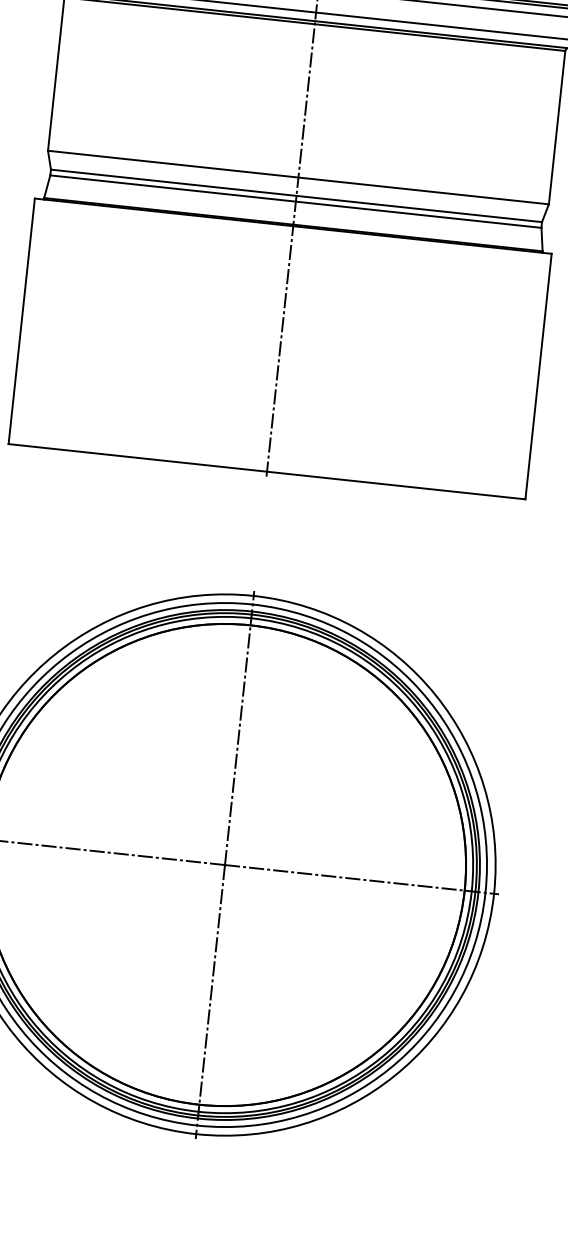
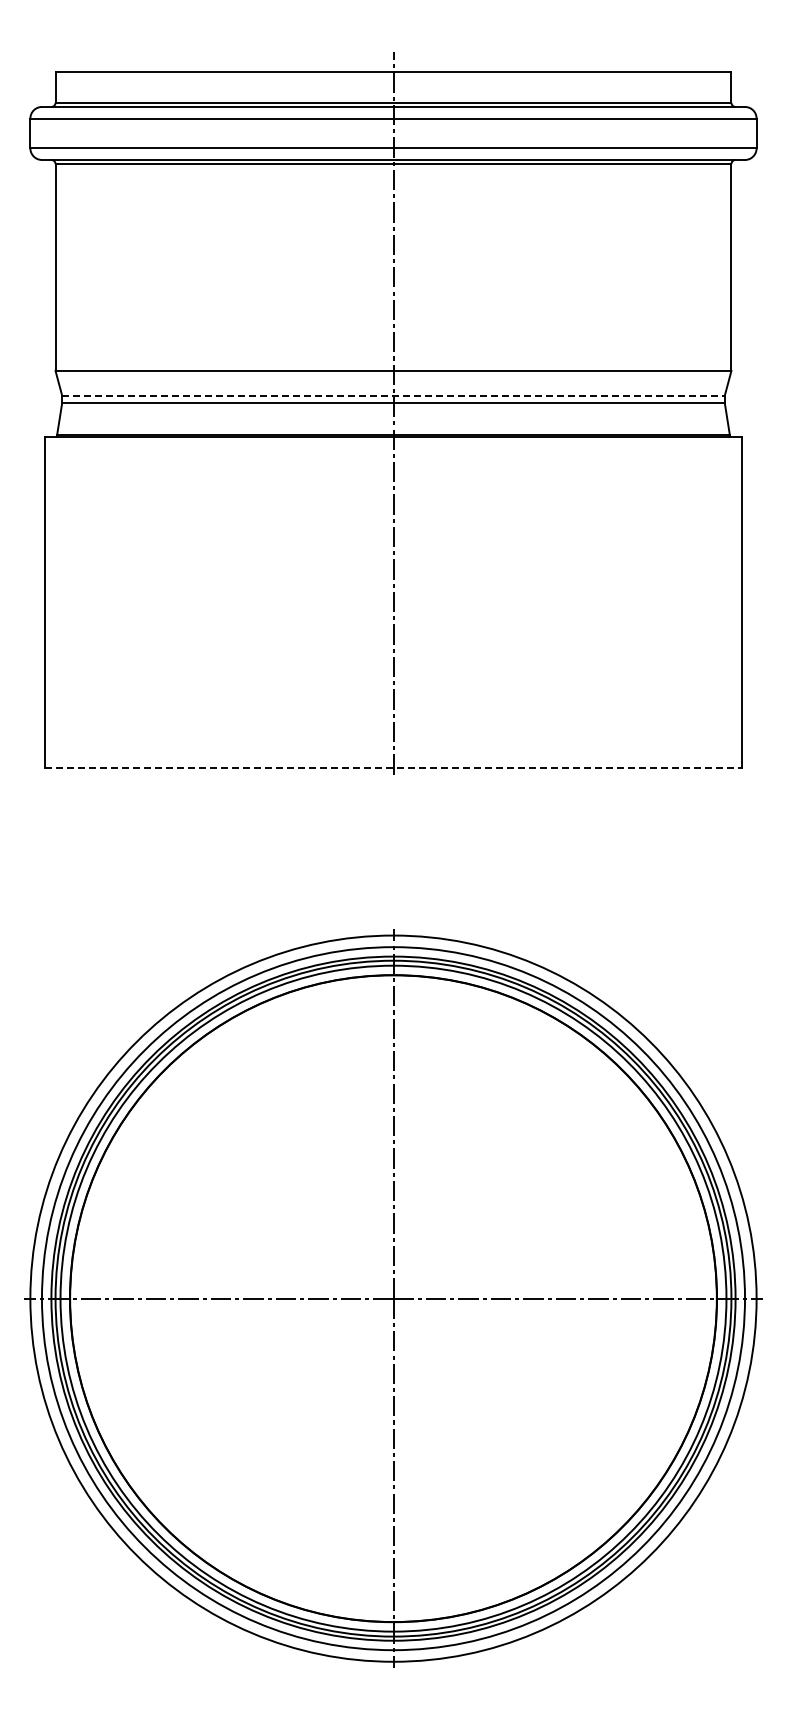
line: (297, 195) -> (394, 395), solid -> dashed
line: (267, 471) -> (393, 767), solid -> dashed

